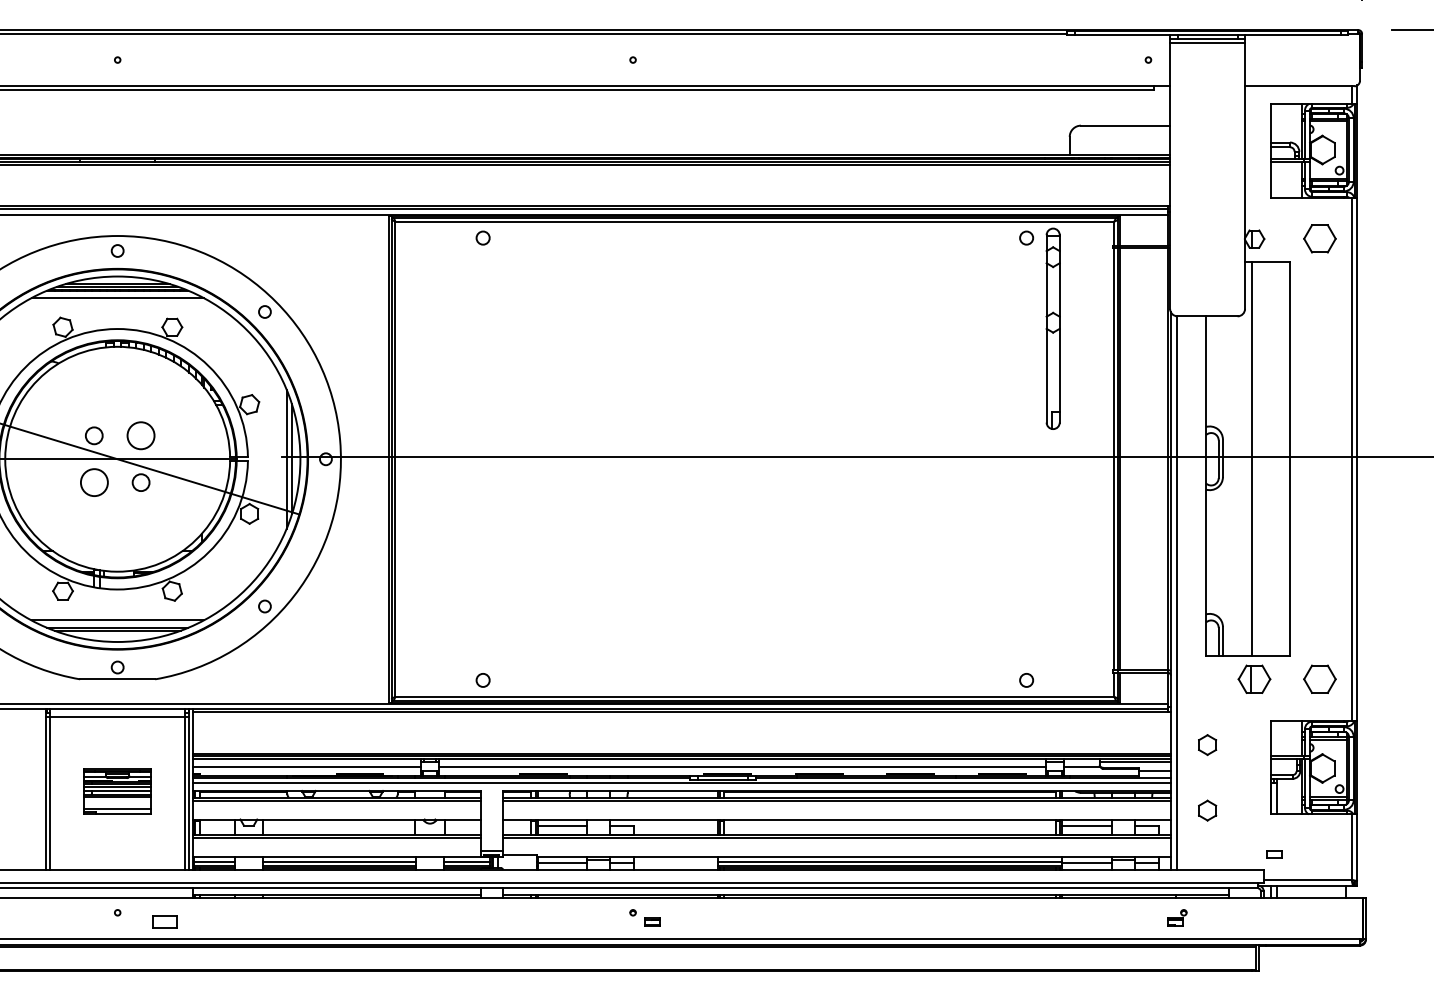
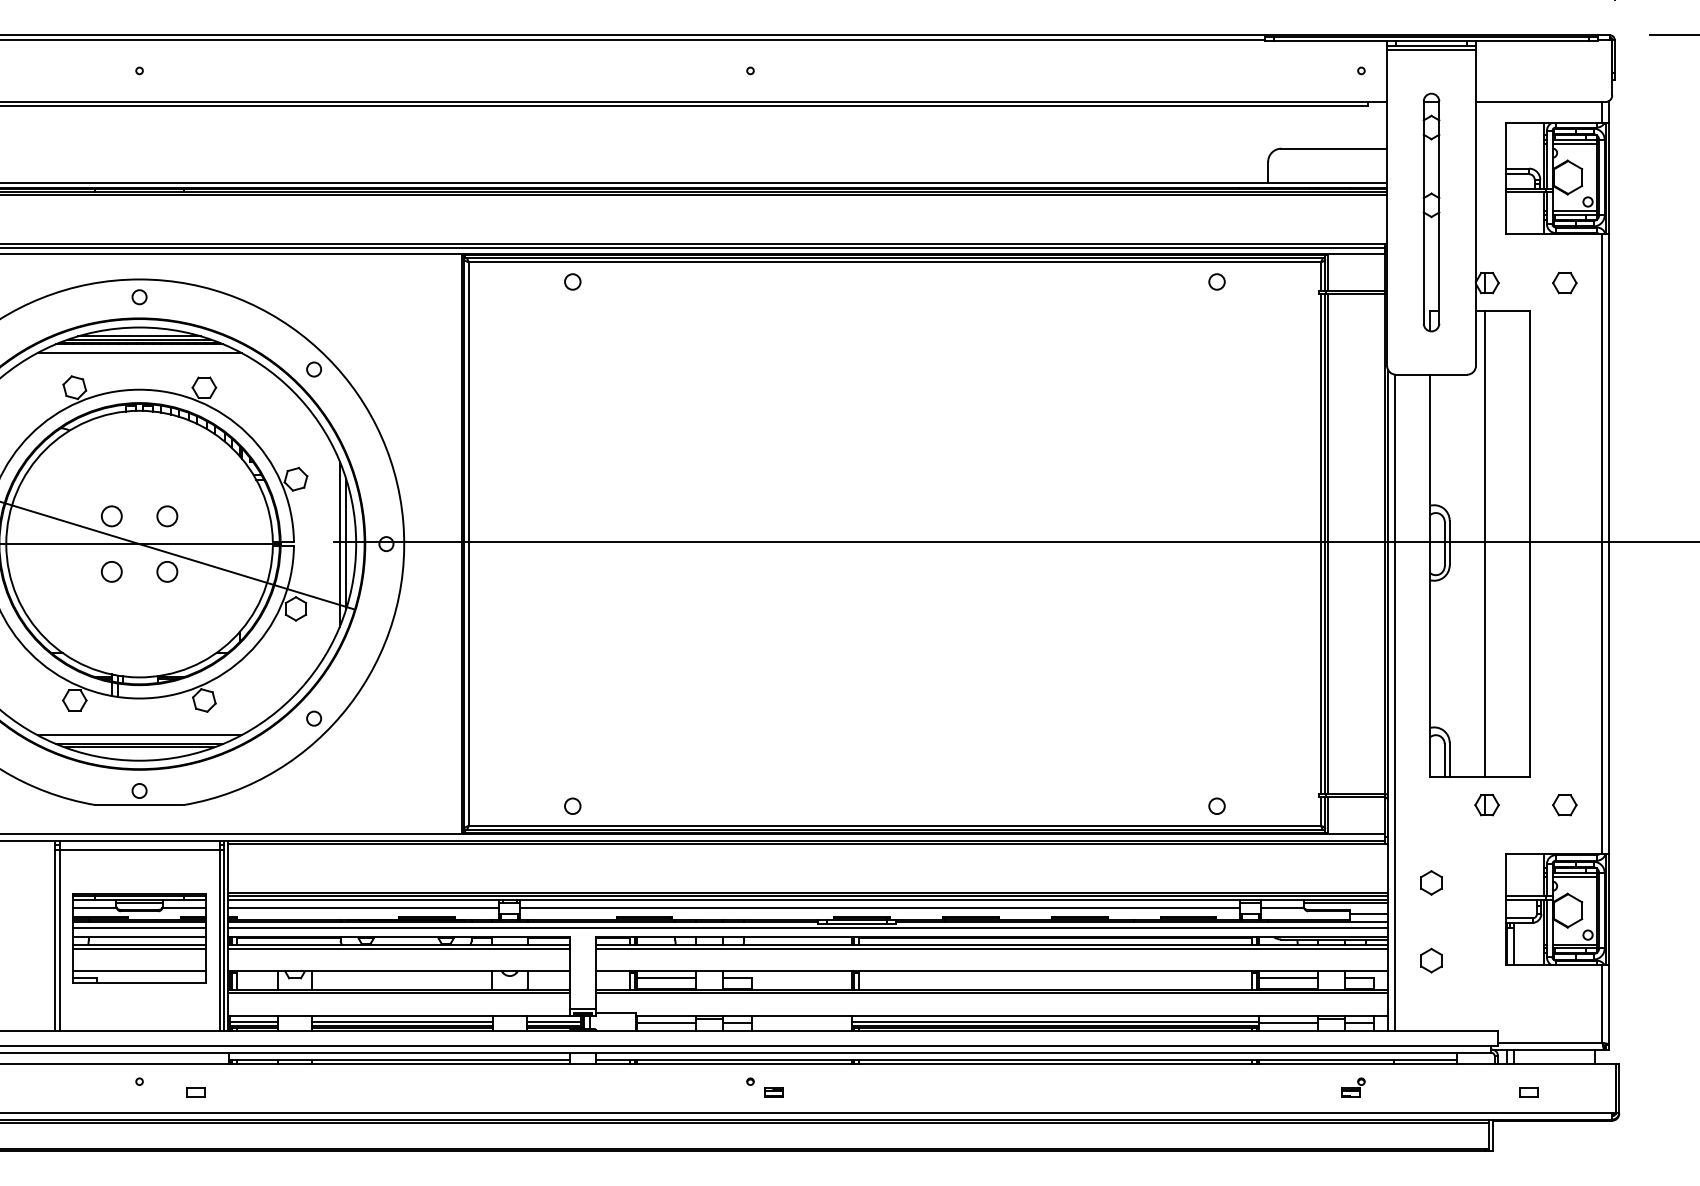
part: (1319, 239) -> (1564, 283), size x0.62
part: (1053, 328) -> (1431, 212), moved
circle: (141, 435) -> (167, 516), size x0.62
circle: (94, 482) -> (111, 571), size x0.62
part: (1253, 679) -> (1486, 805), size x0.62
part: (1319, 679) -> (1564, 805), size x0.62
part: (117, 791) -> (139, 938), size x1.67
part: (1274, 854) -> (1528, 1092), moved
part: (1177, 917) -> (1353, 1087), moved
part: (164, 921) -> (195, 1092), size x0.62

